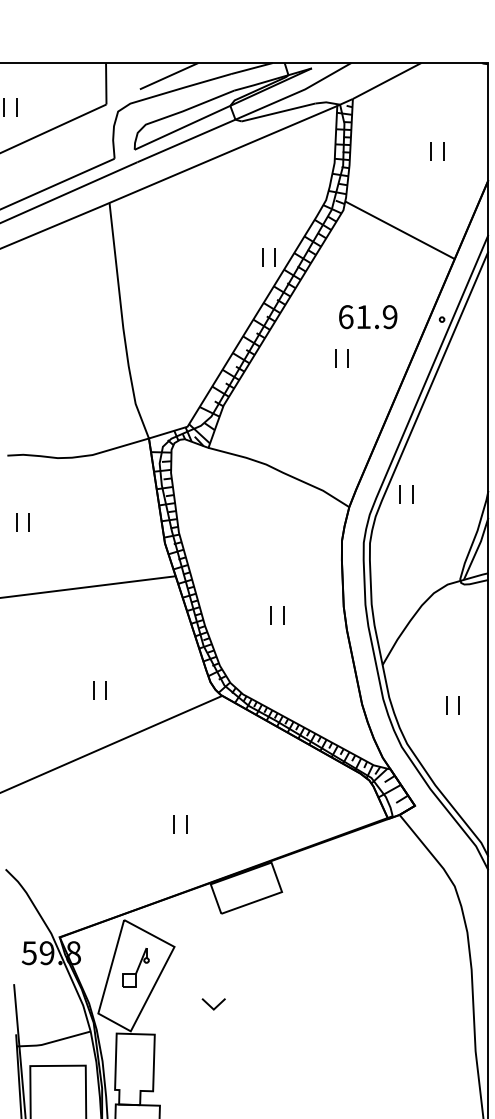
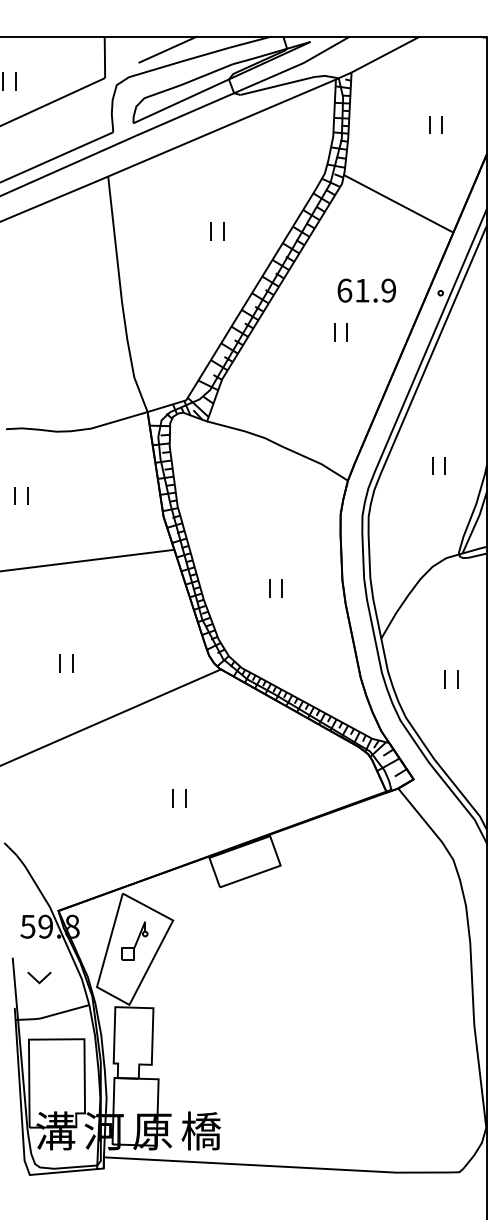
part: (268, 257) -> (217, 231), moved
part: (405, 493) -> (438, 465), moved
part: (99, 689) -> (66, 663), moved
part: (213, 1003) -> (39, 977), moved

